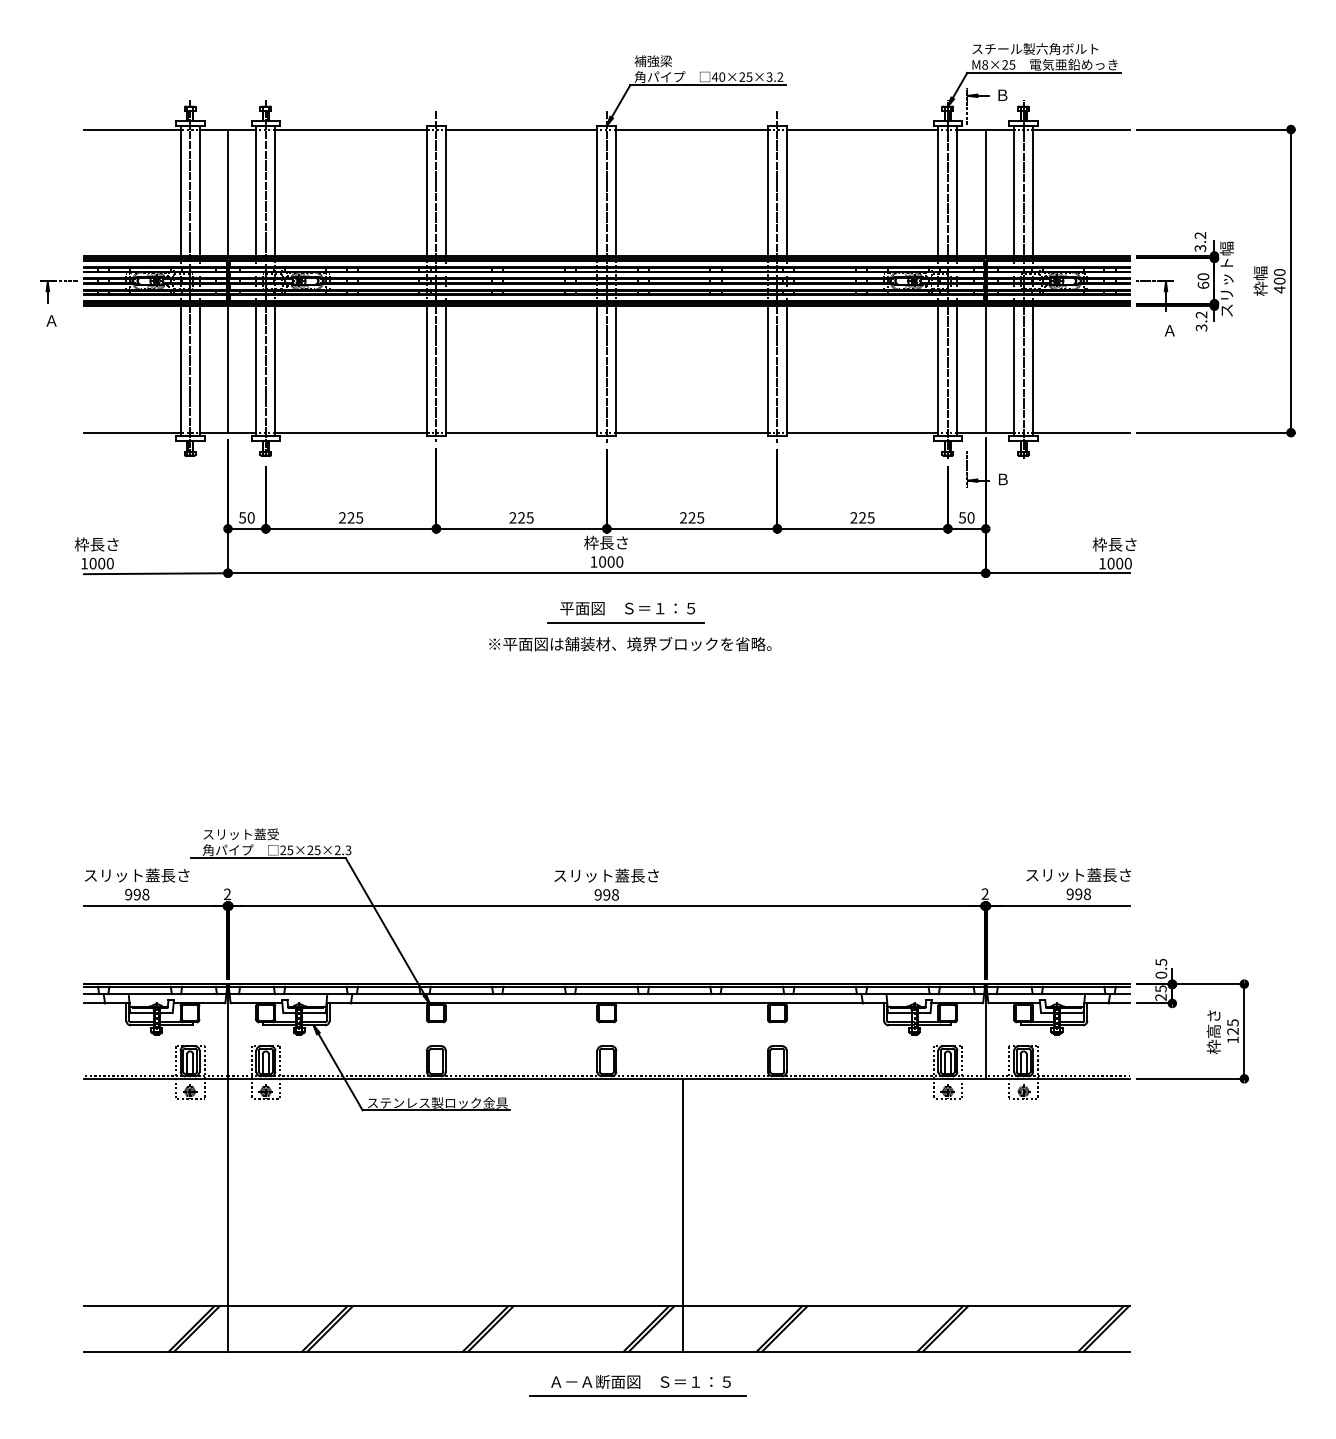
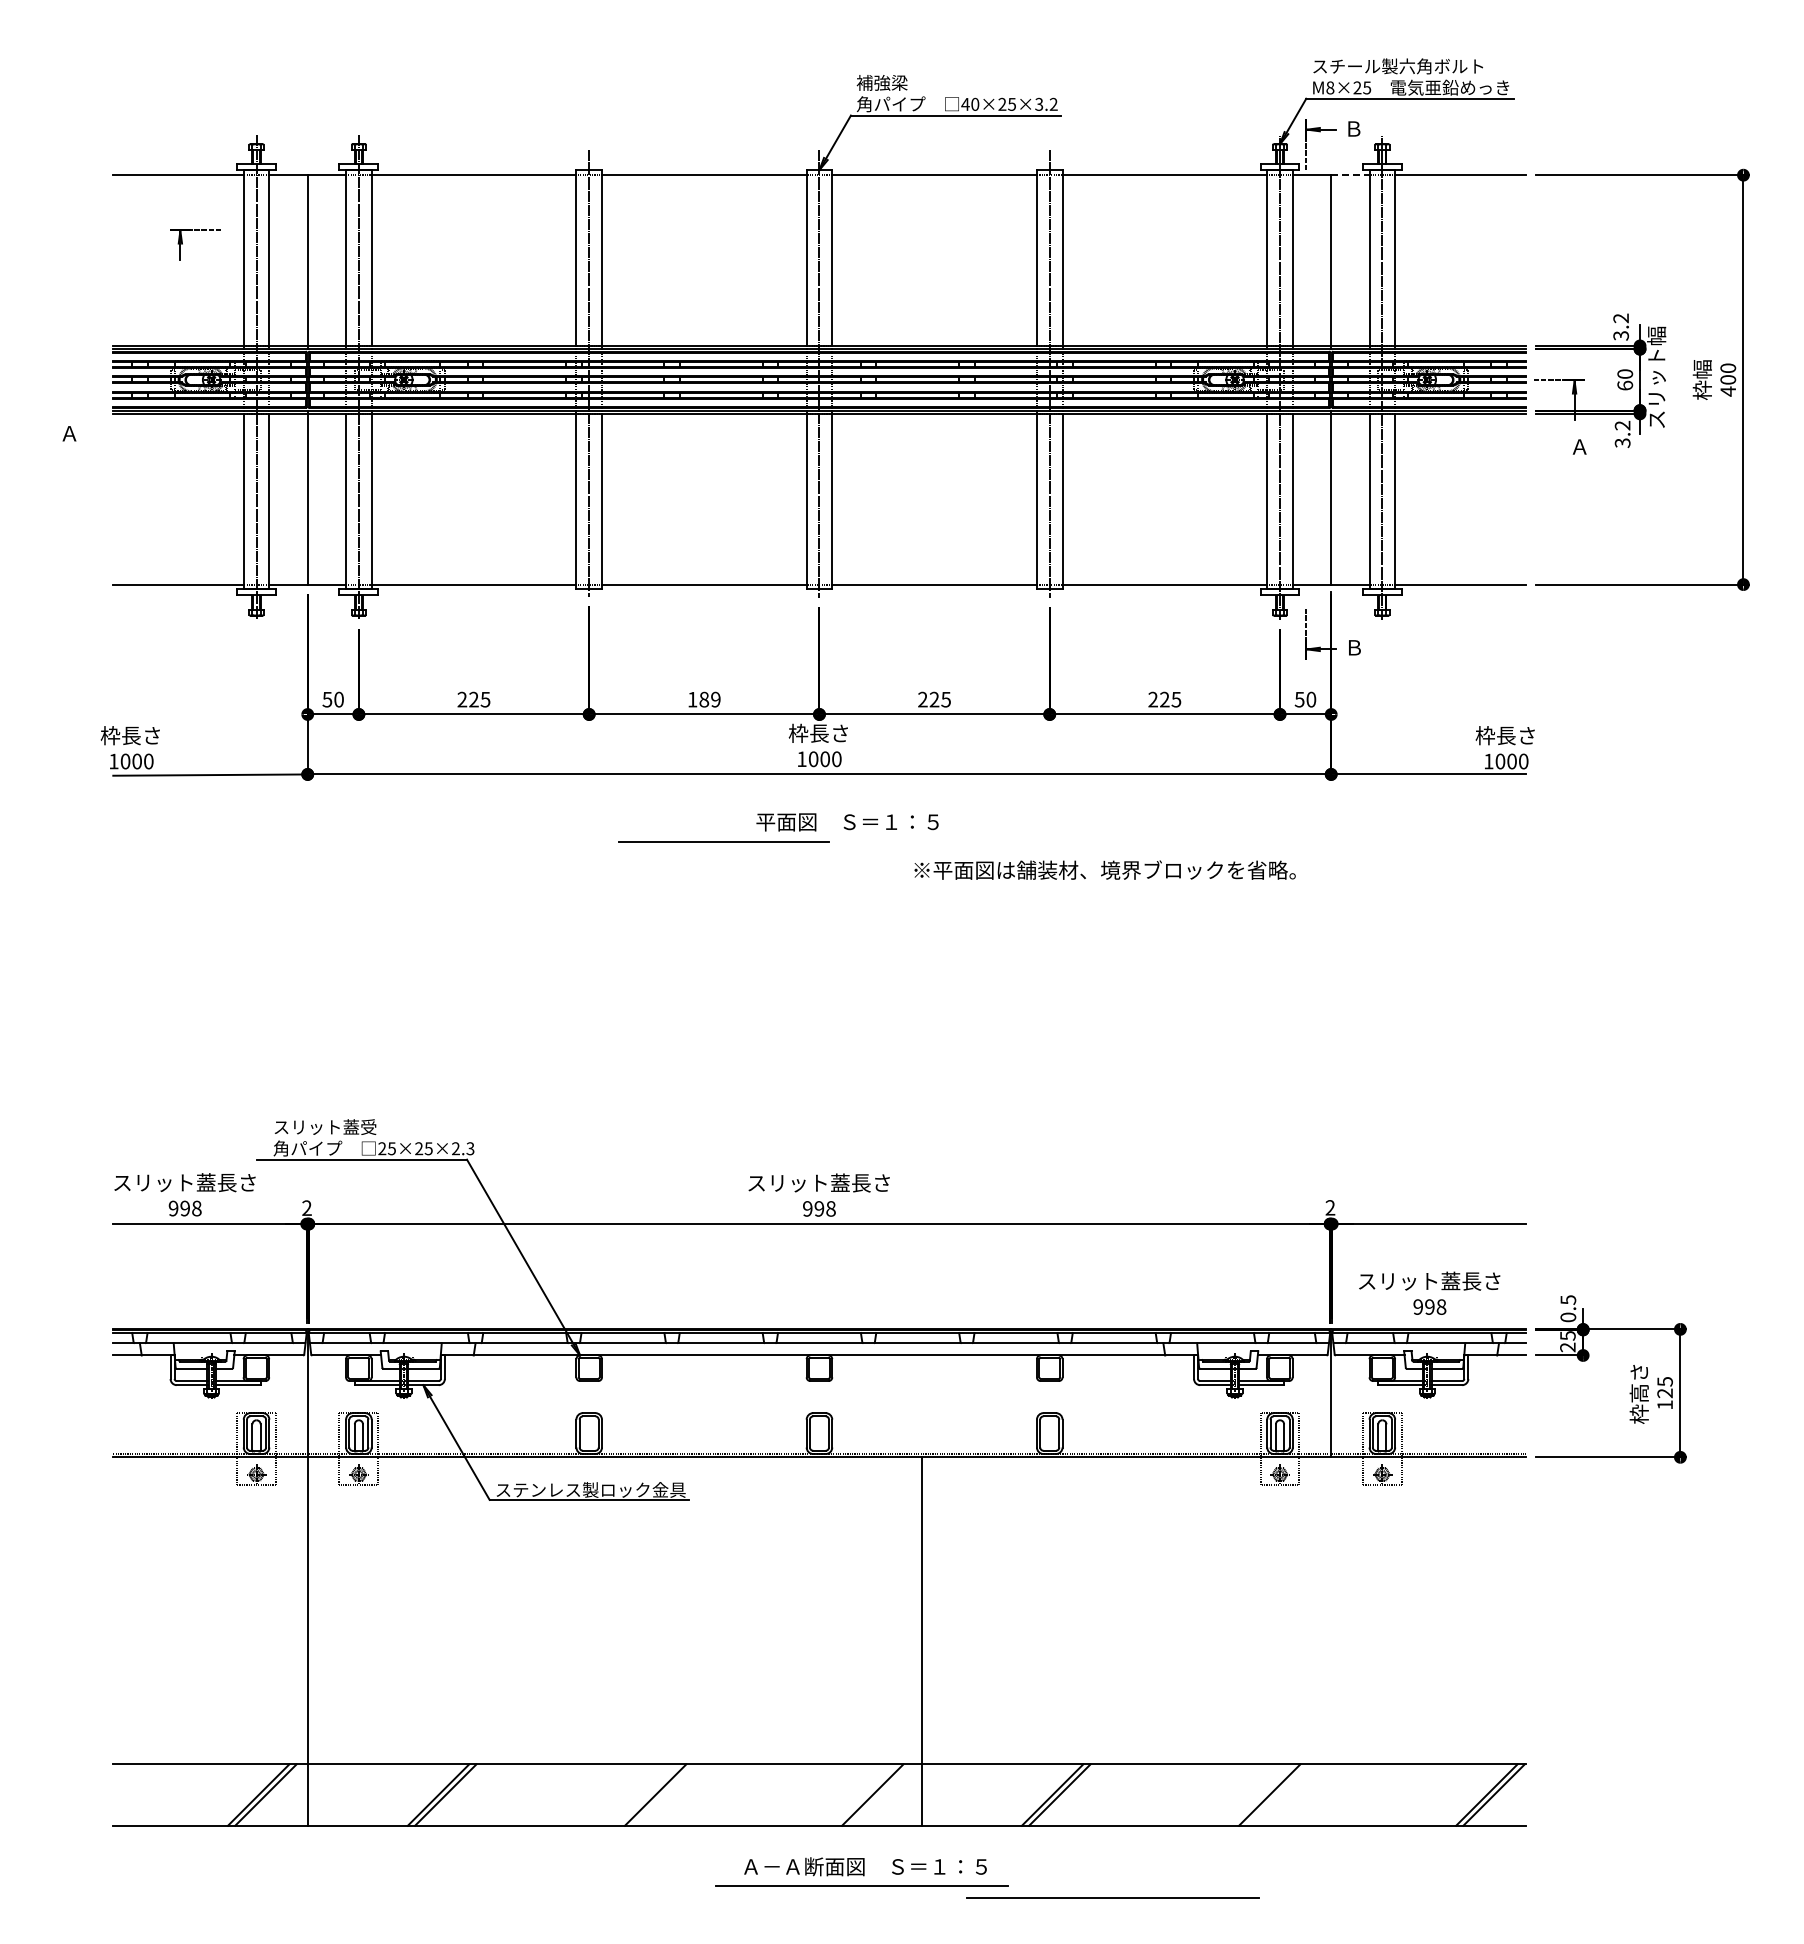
line: (1000, 129) -> (1350, 175), solid -> dashed
part: (49, 291) -> (182, 244), moved
text: (521, 517) -> (703, 699), 225 -> 189
line: (625, 622) -> (723, 841), moved
text: (629, 643) -> (1104, 869), moved
text: (1078, 883) -> (1429, 1292), moved
line: (490, 1328) -> (662, 1794), removed
line: (651, 1328) -> (879, 1794), removed
line: (945, 1328) -> (1276, 1794), removed
line: (823, 1404) -> (1112, 1897), added

